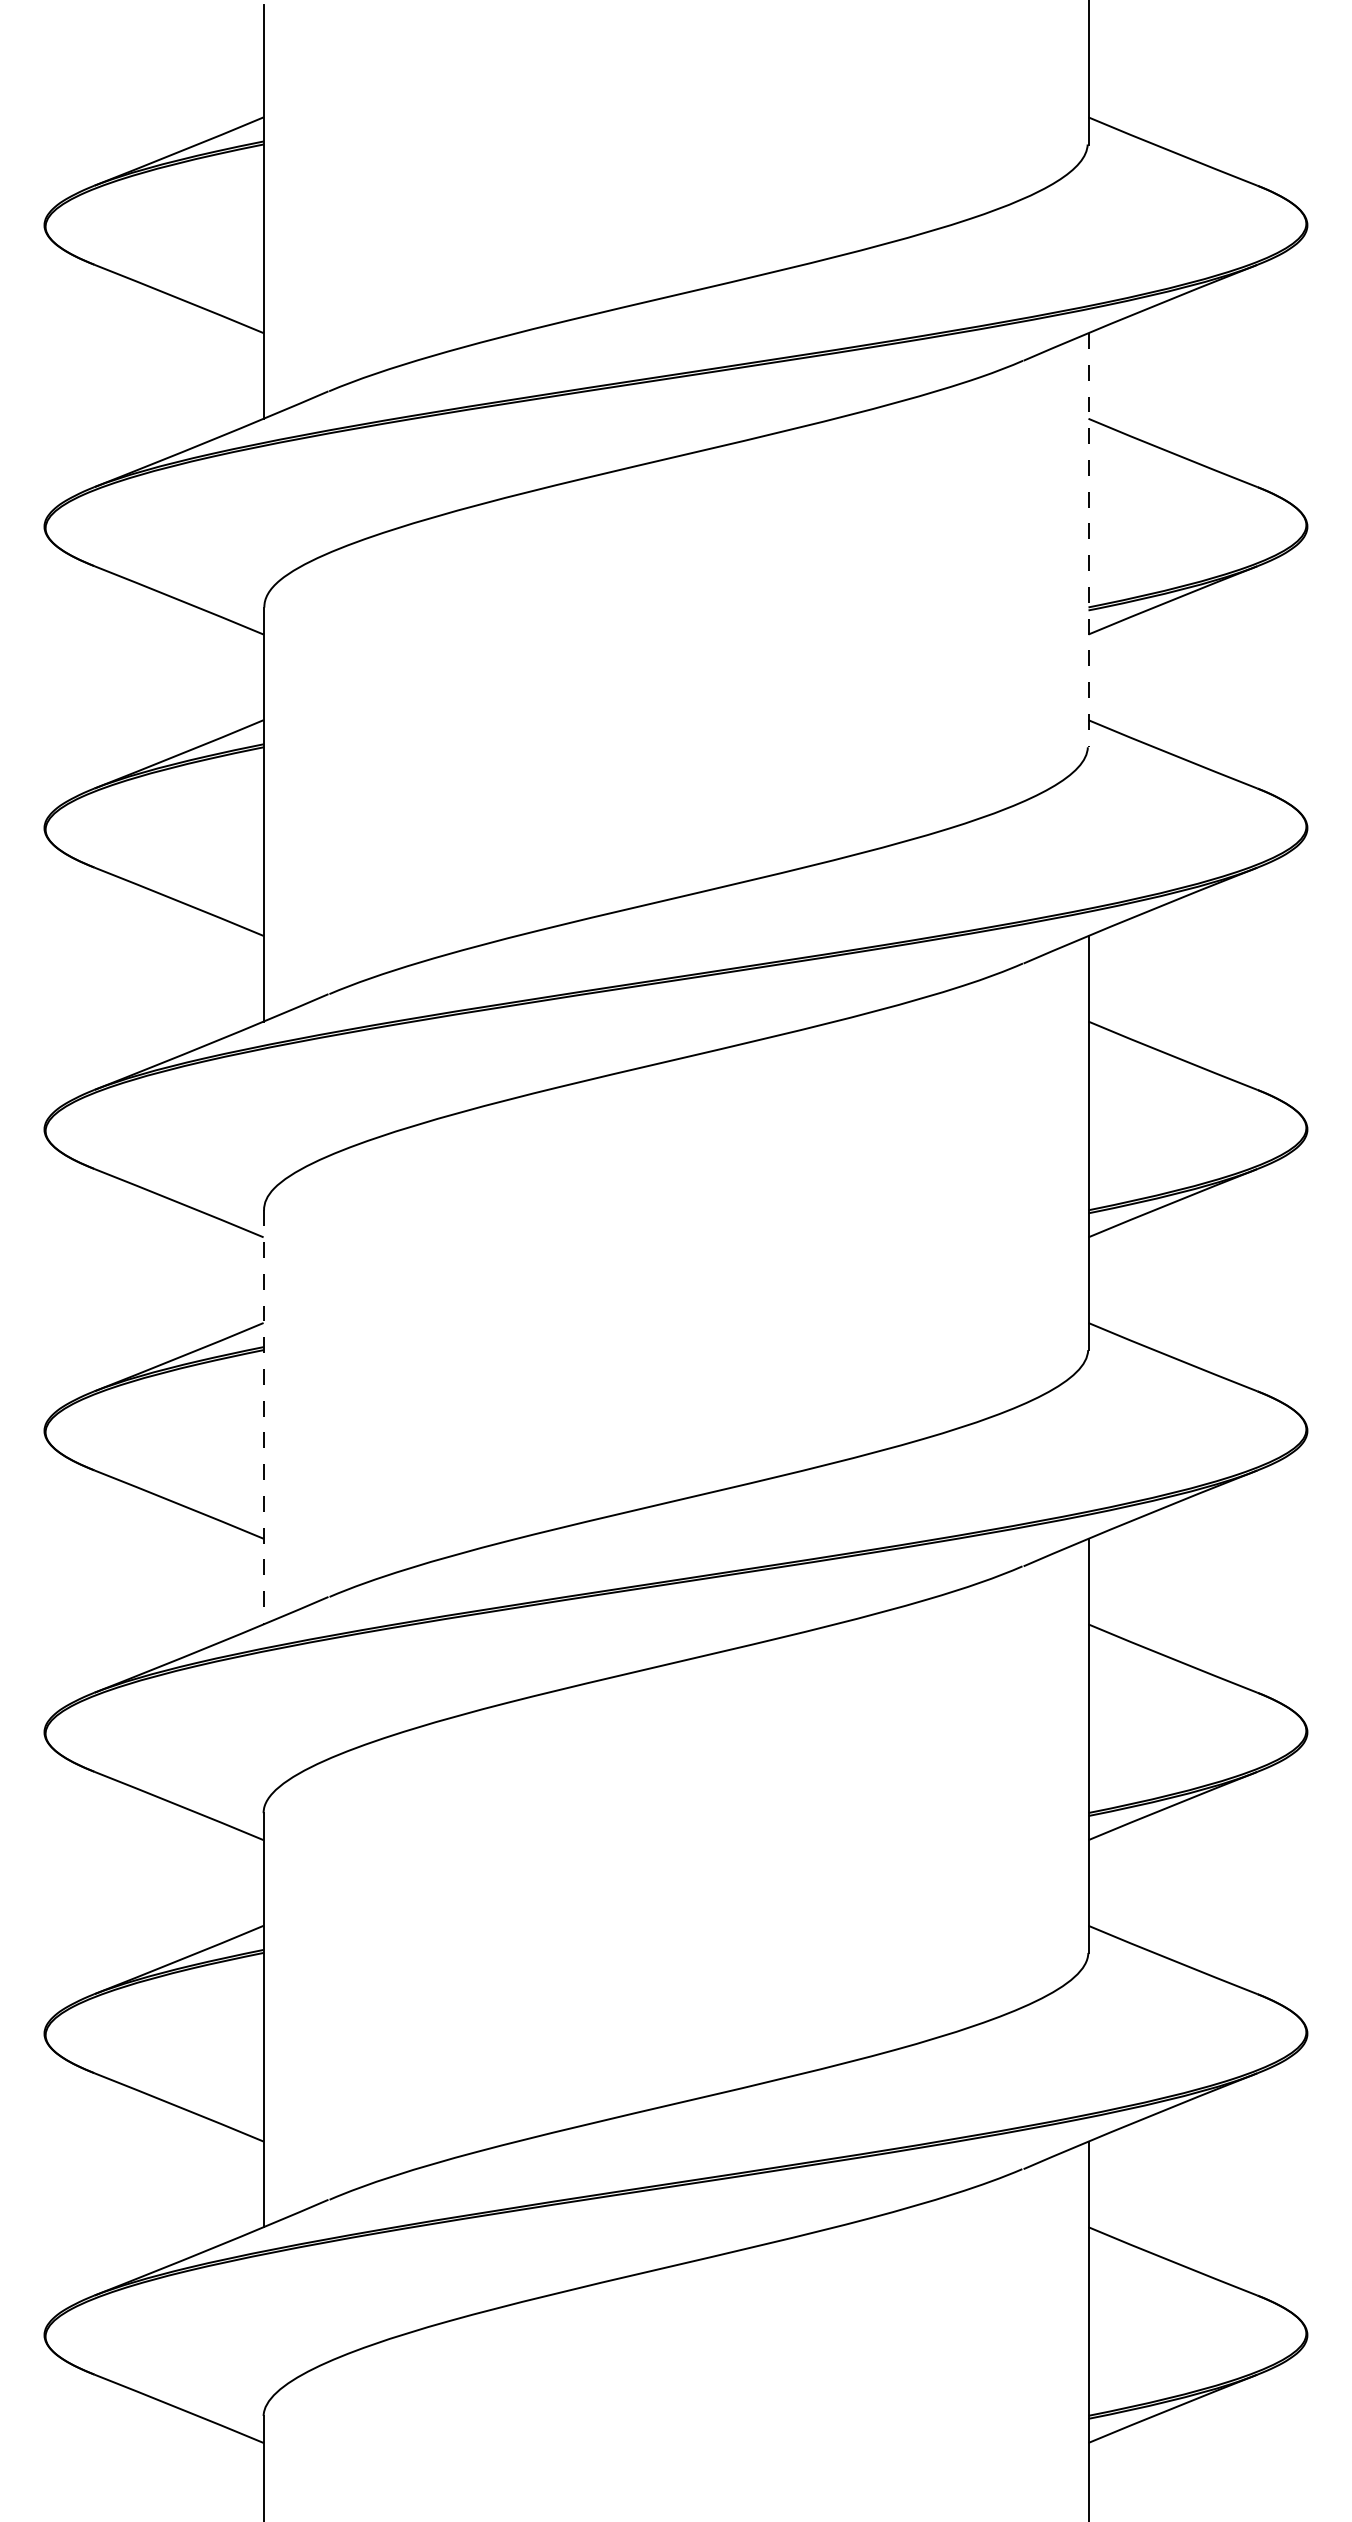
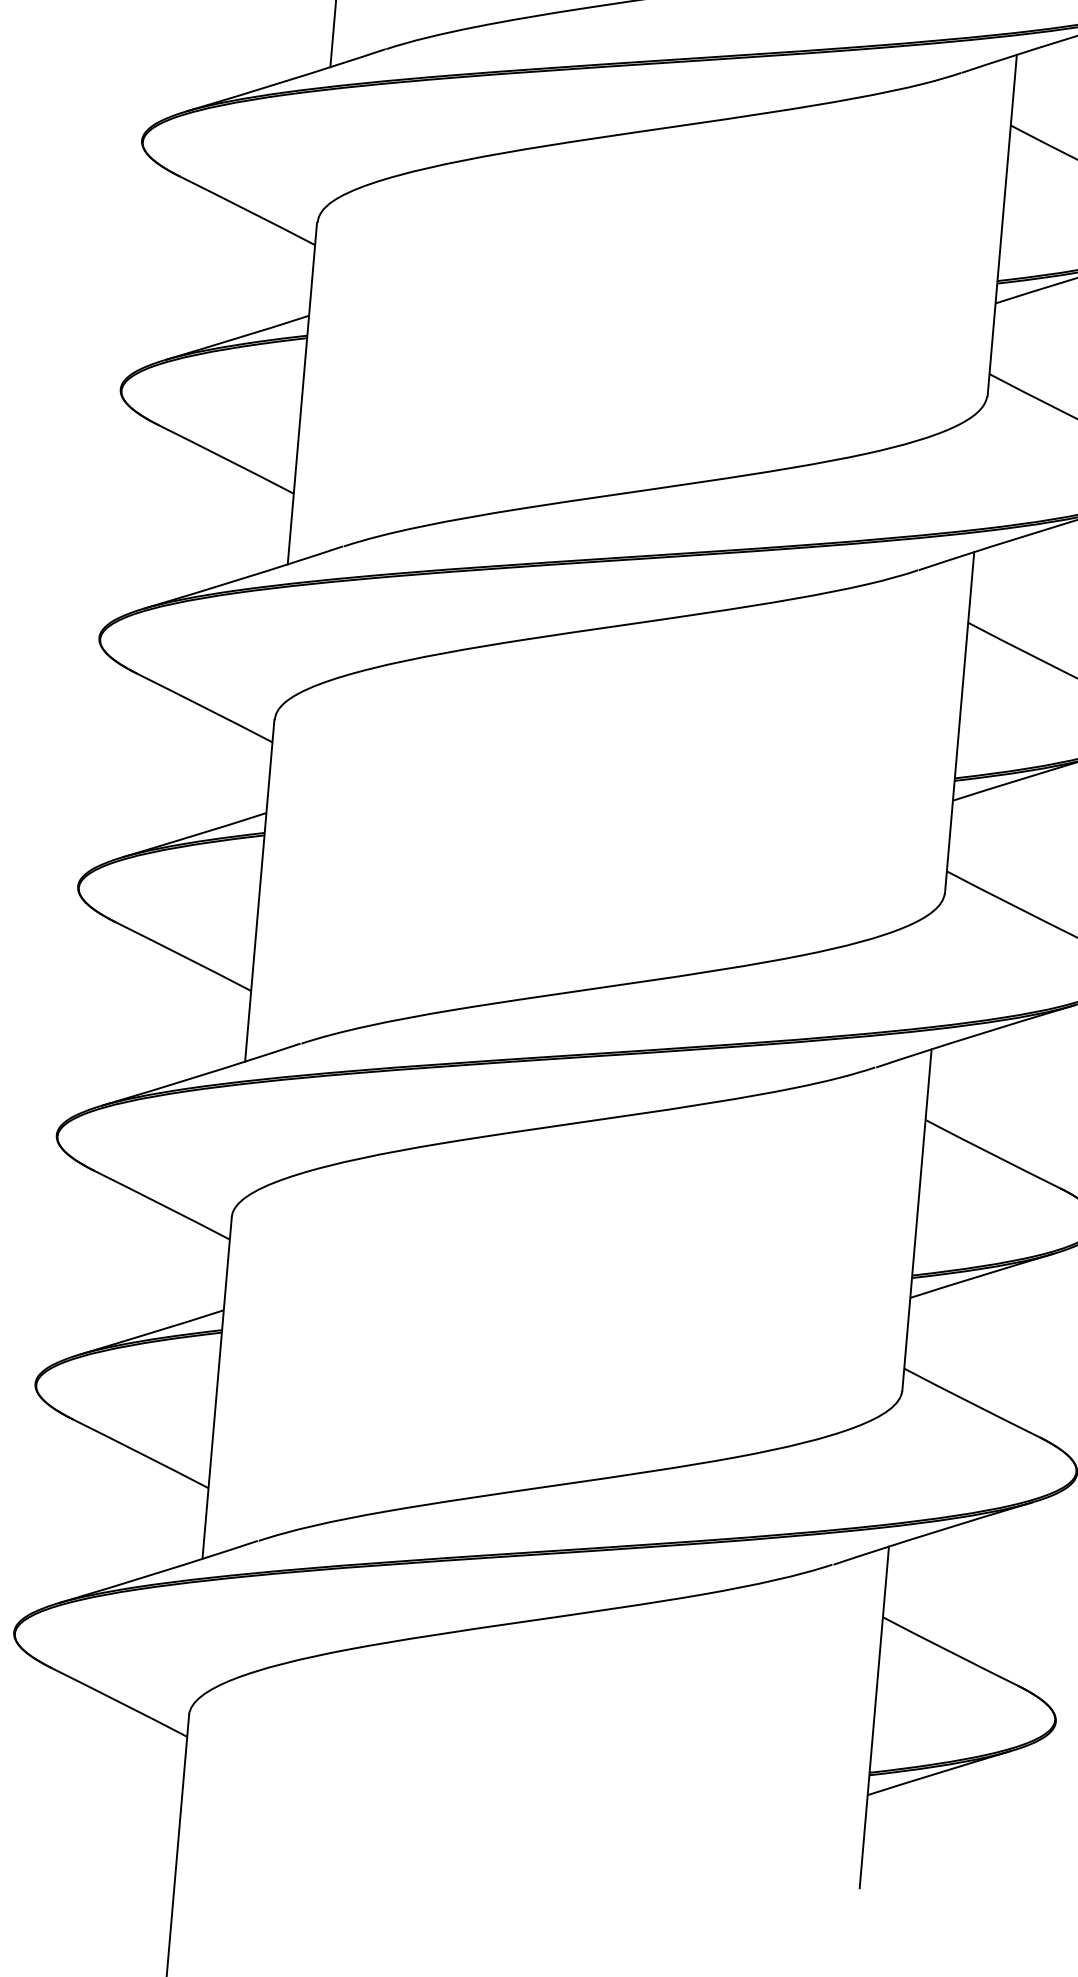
line: (1088, 540) -> (1002, 225), dashed -> solid
line: (263, 1417) -> (259, 890), dashed -> solid

